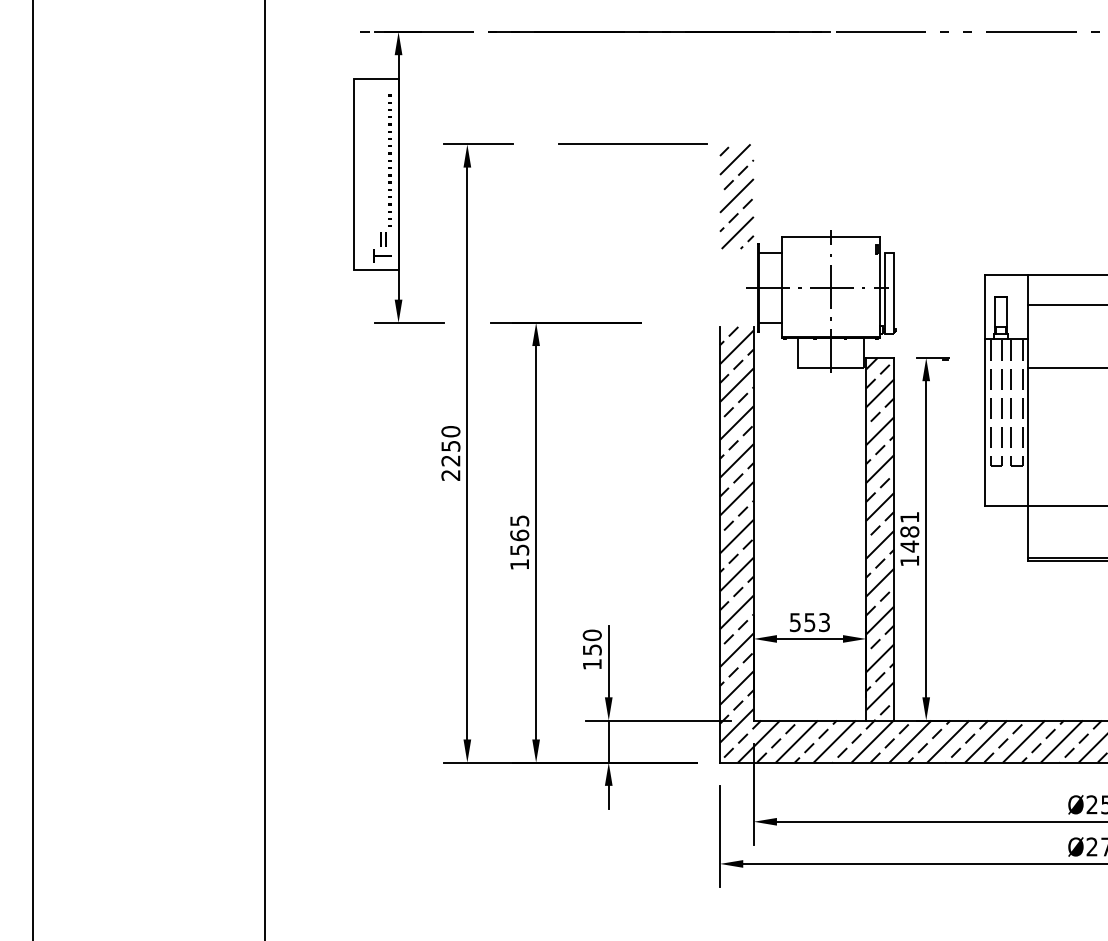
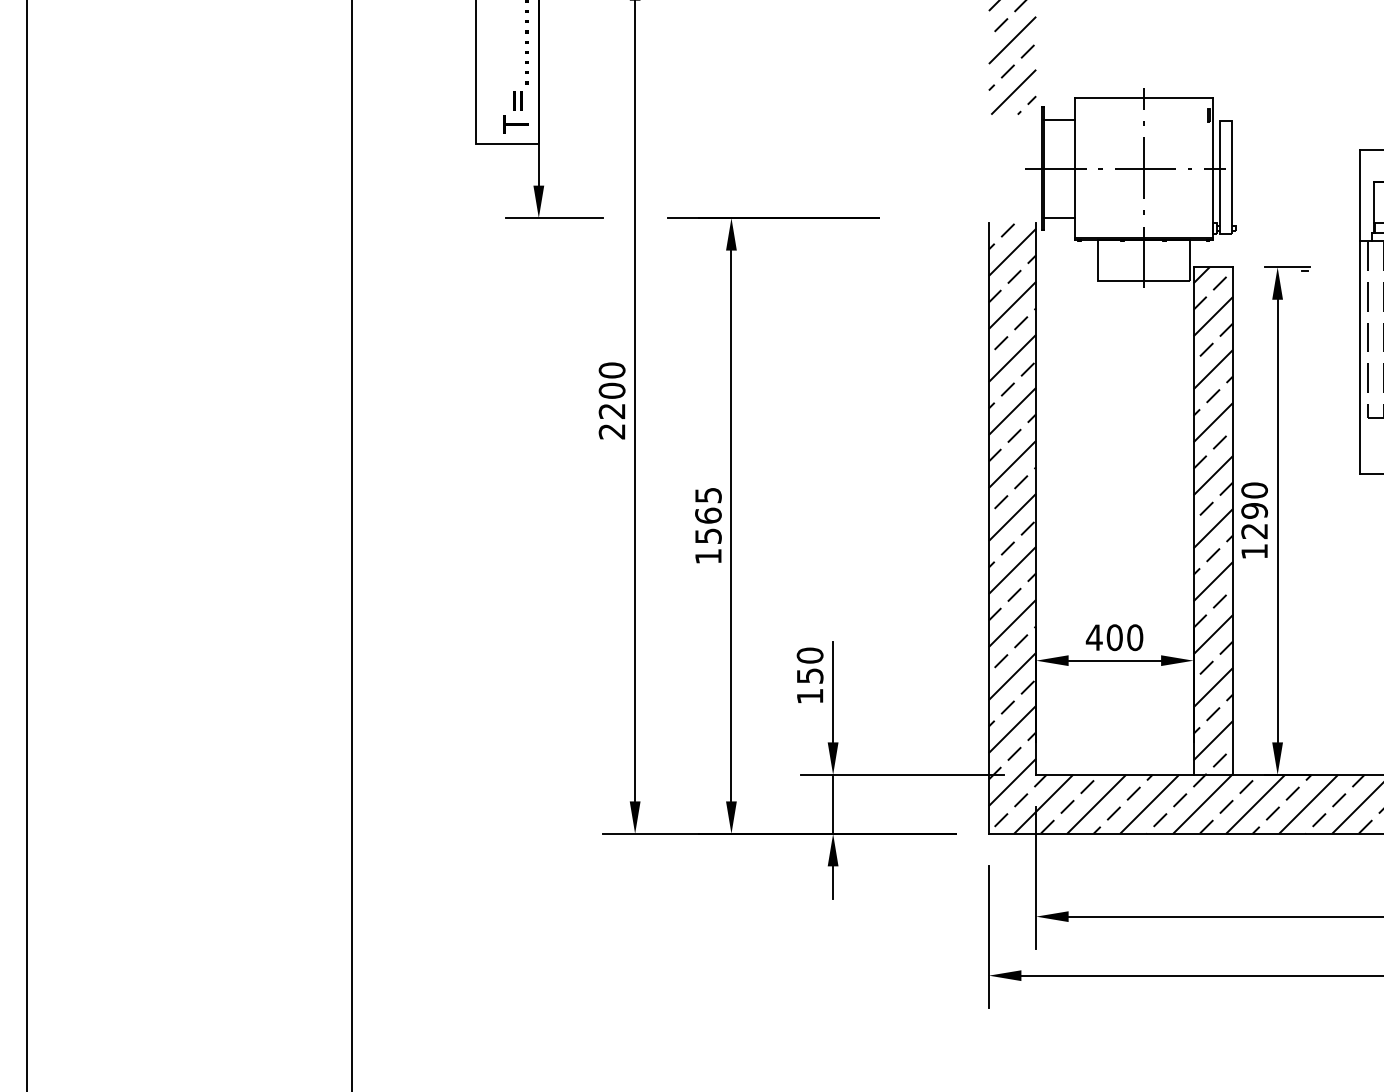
text: (450, 445) -> (611, 389), 2250 -> 2200
text: (909, 531) -> (1254, 510), 1481 -> 1290
text: (809, 622) -> (1114, 637), 553 -> 400

